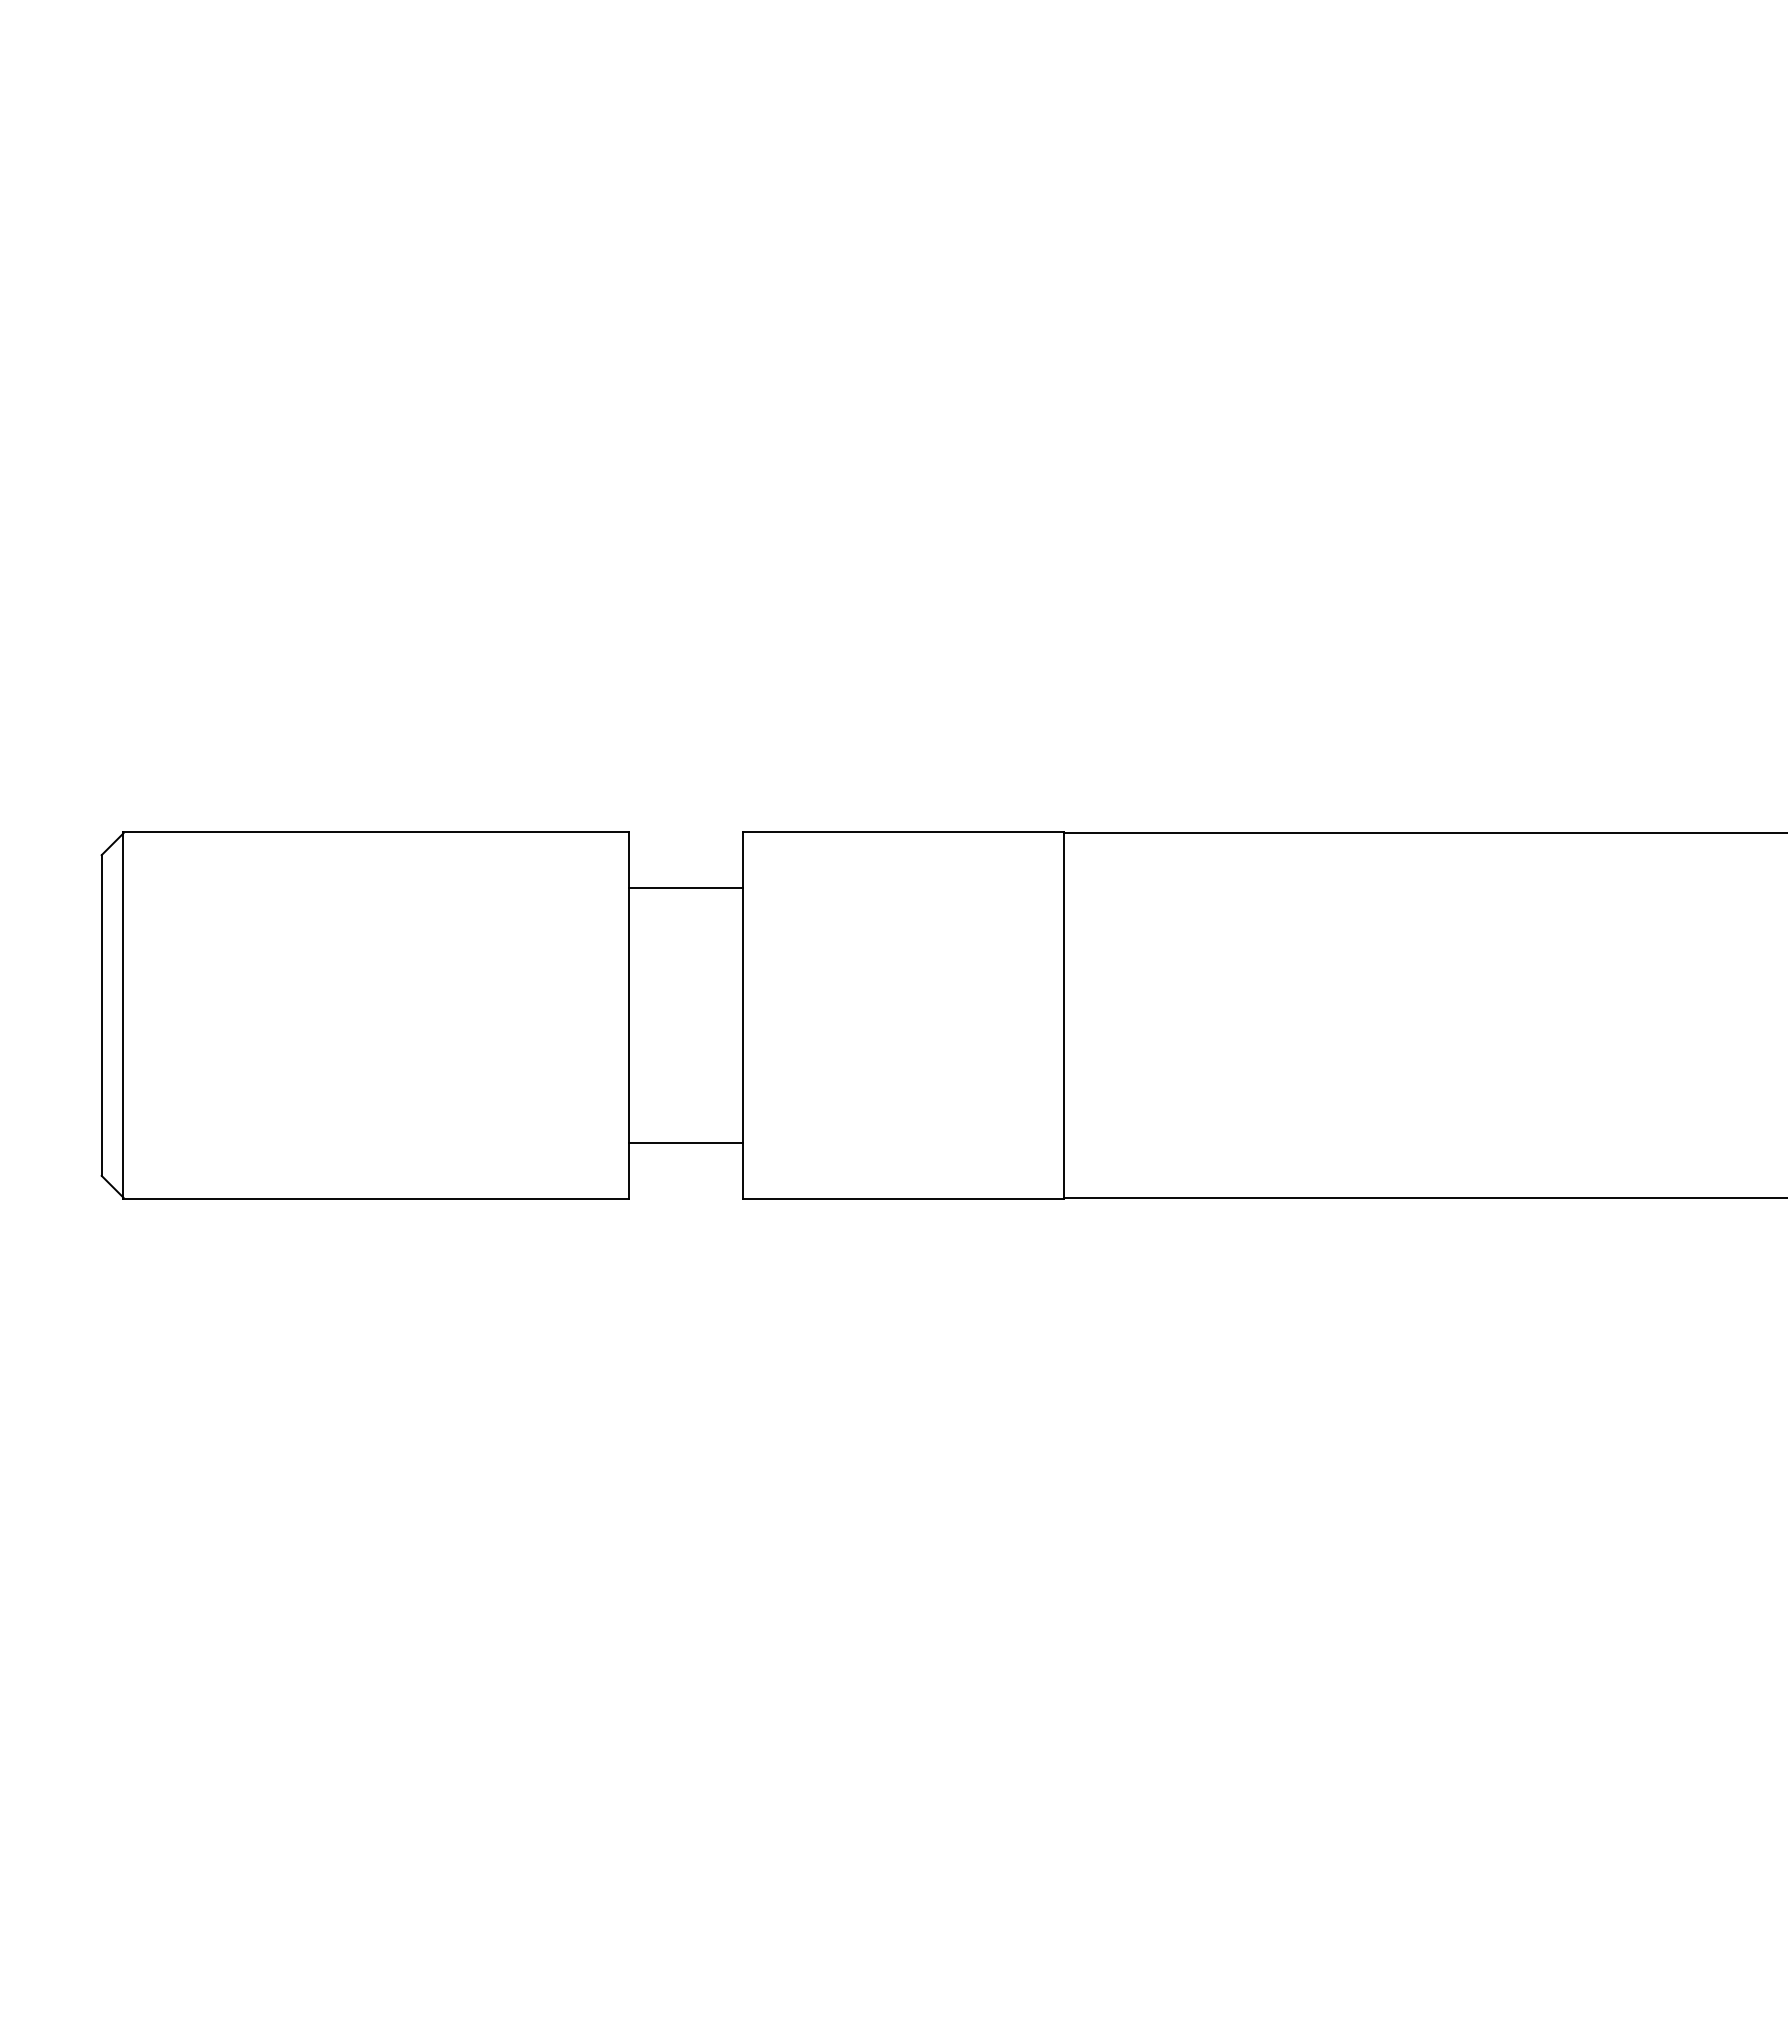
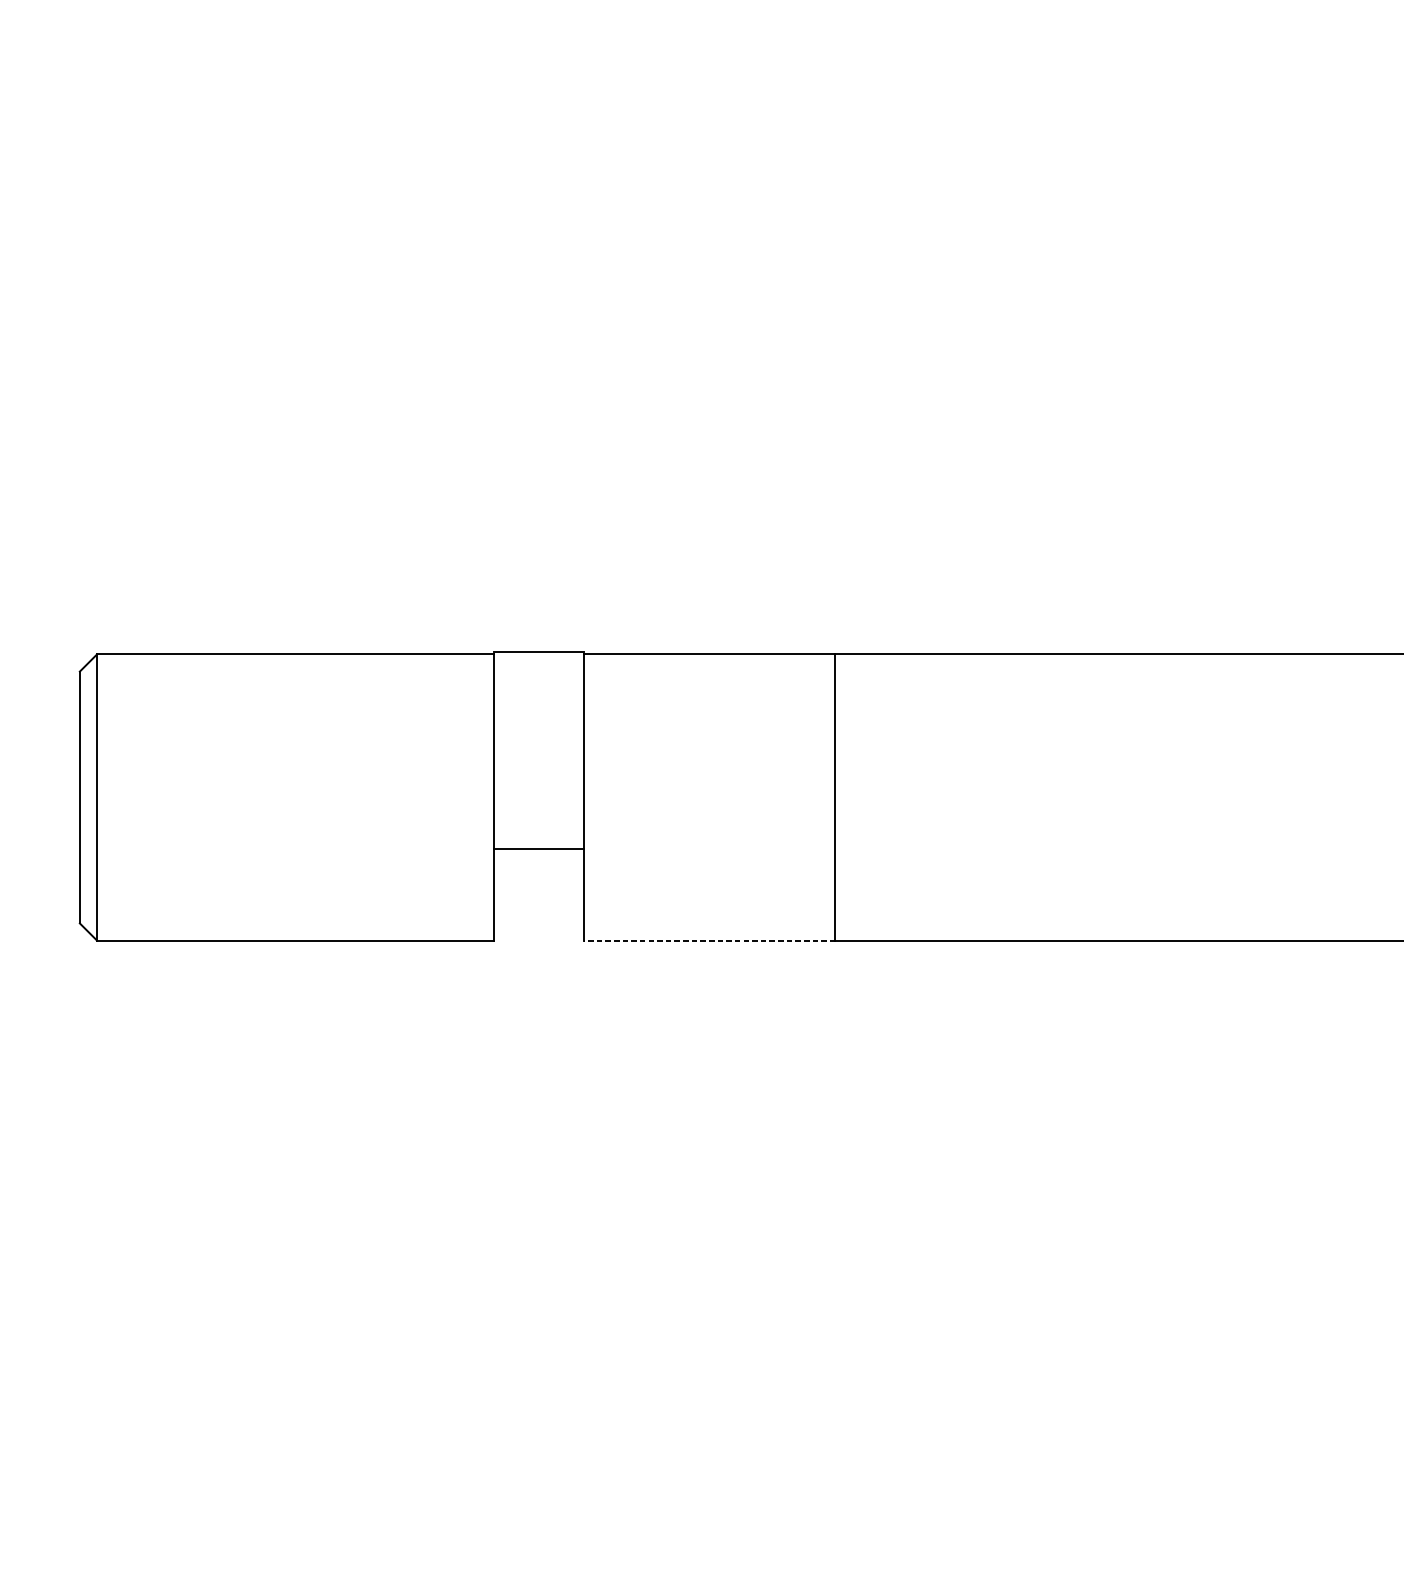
line: (685, 888) -> (538, 652), moved
line: (685, 1142) -> (538, 849), moved
line: (903, 1198) -> (709, 941), solid -> dashed

